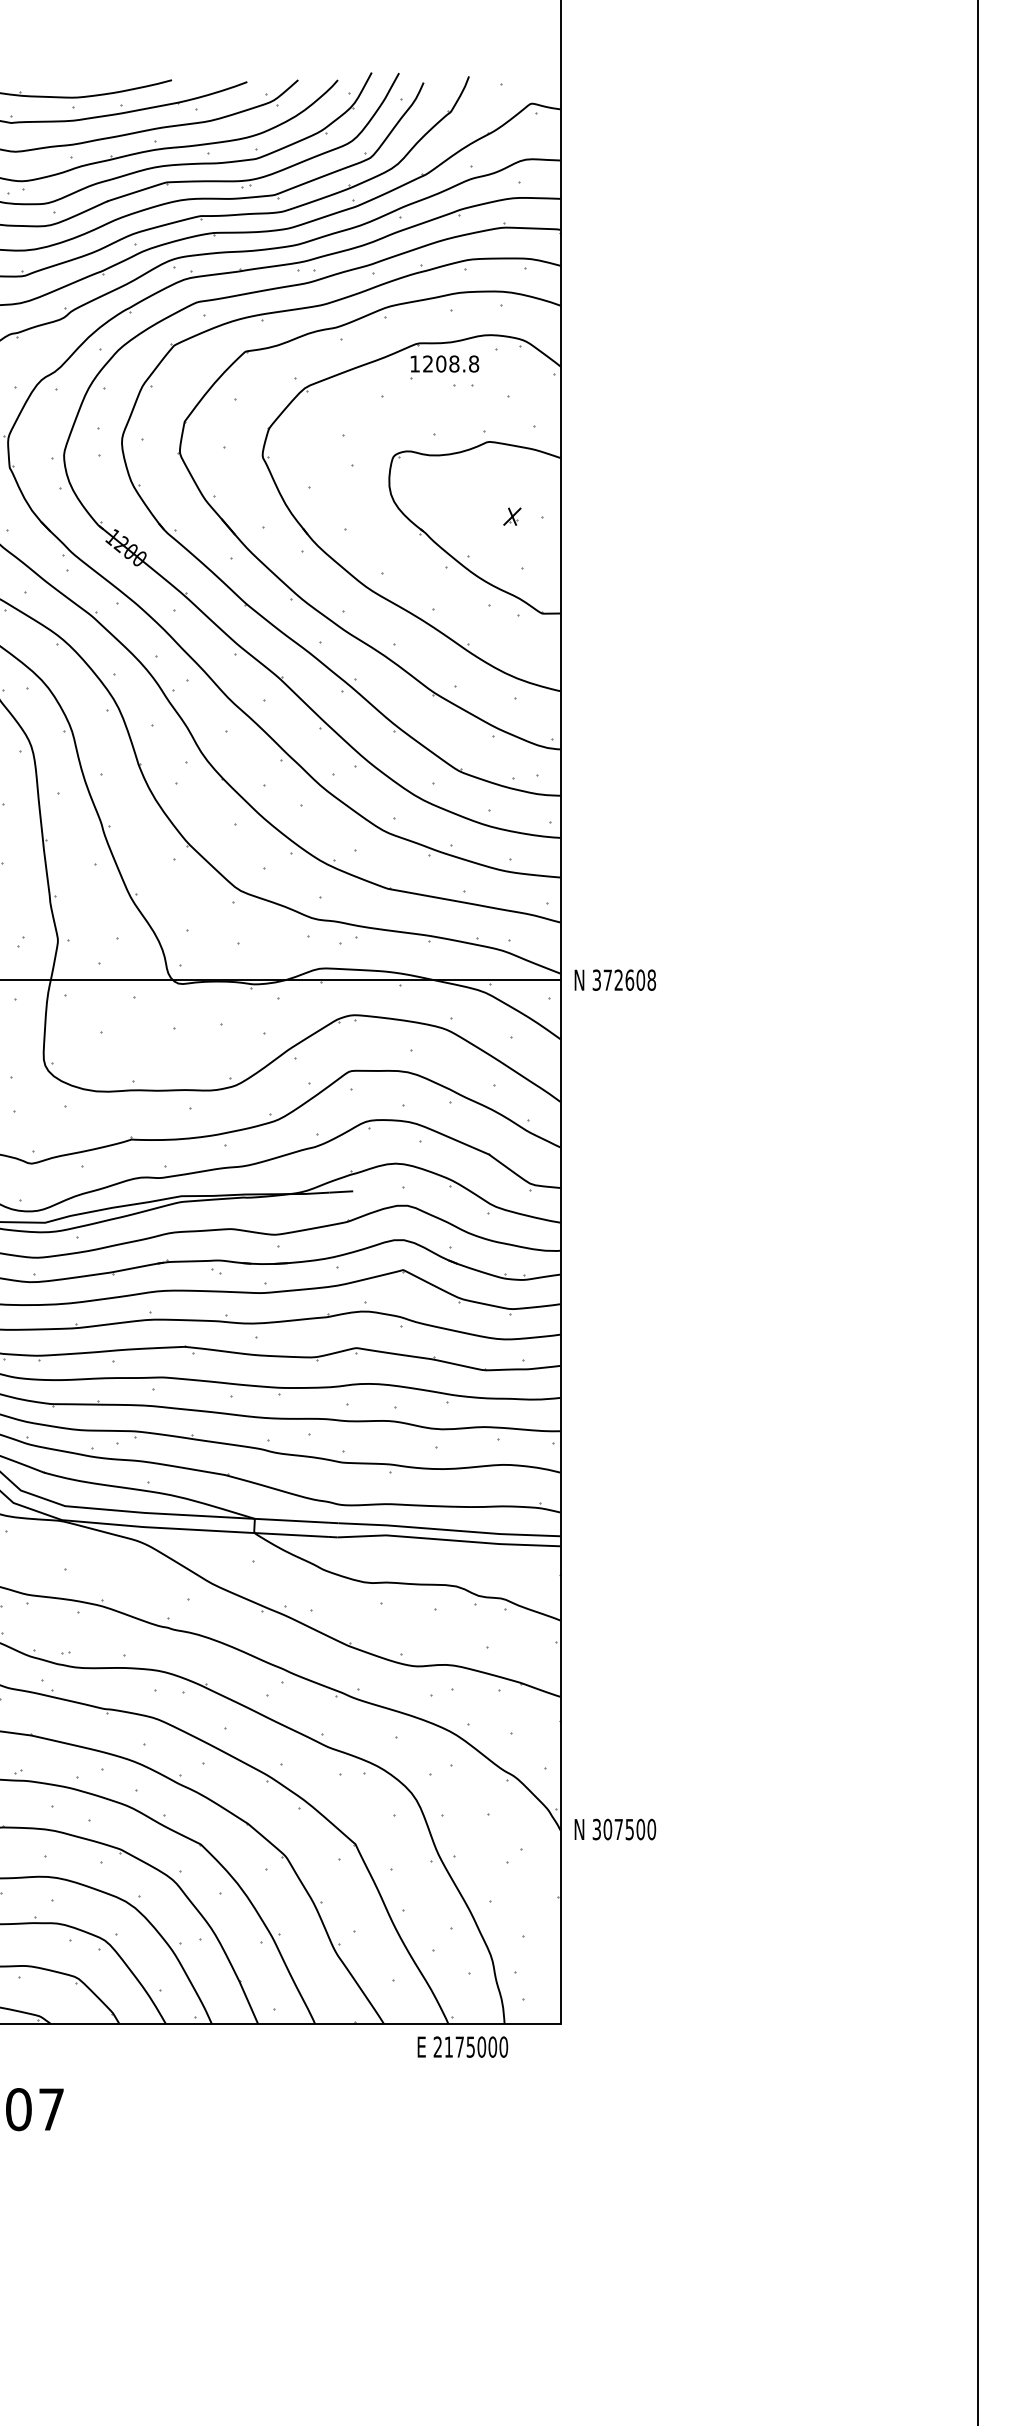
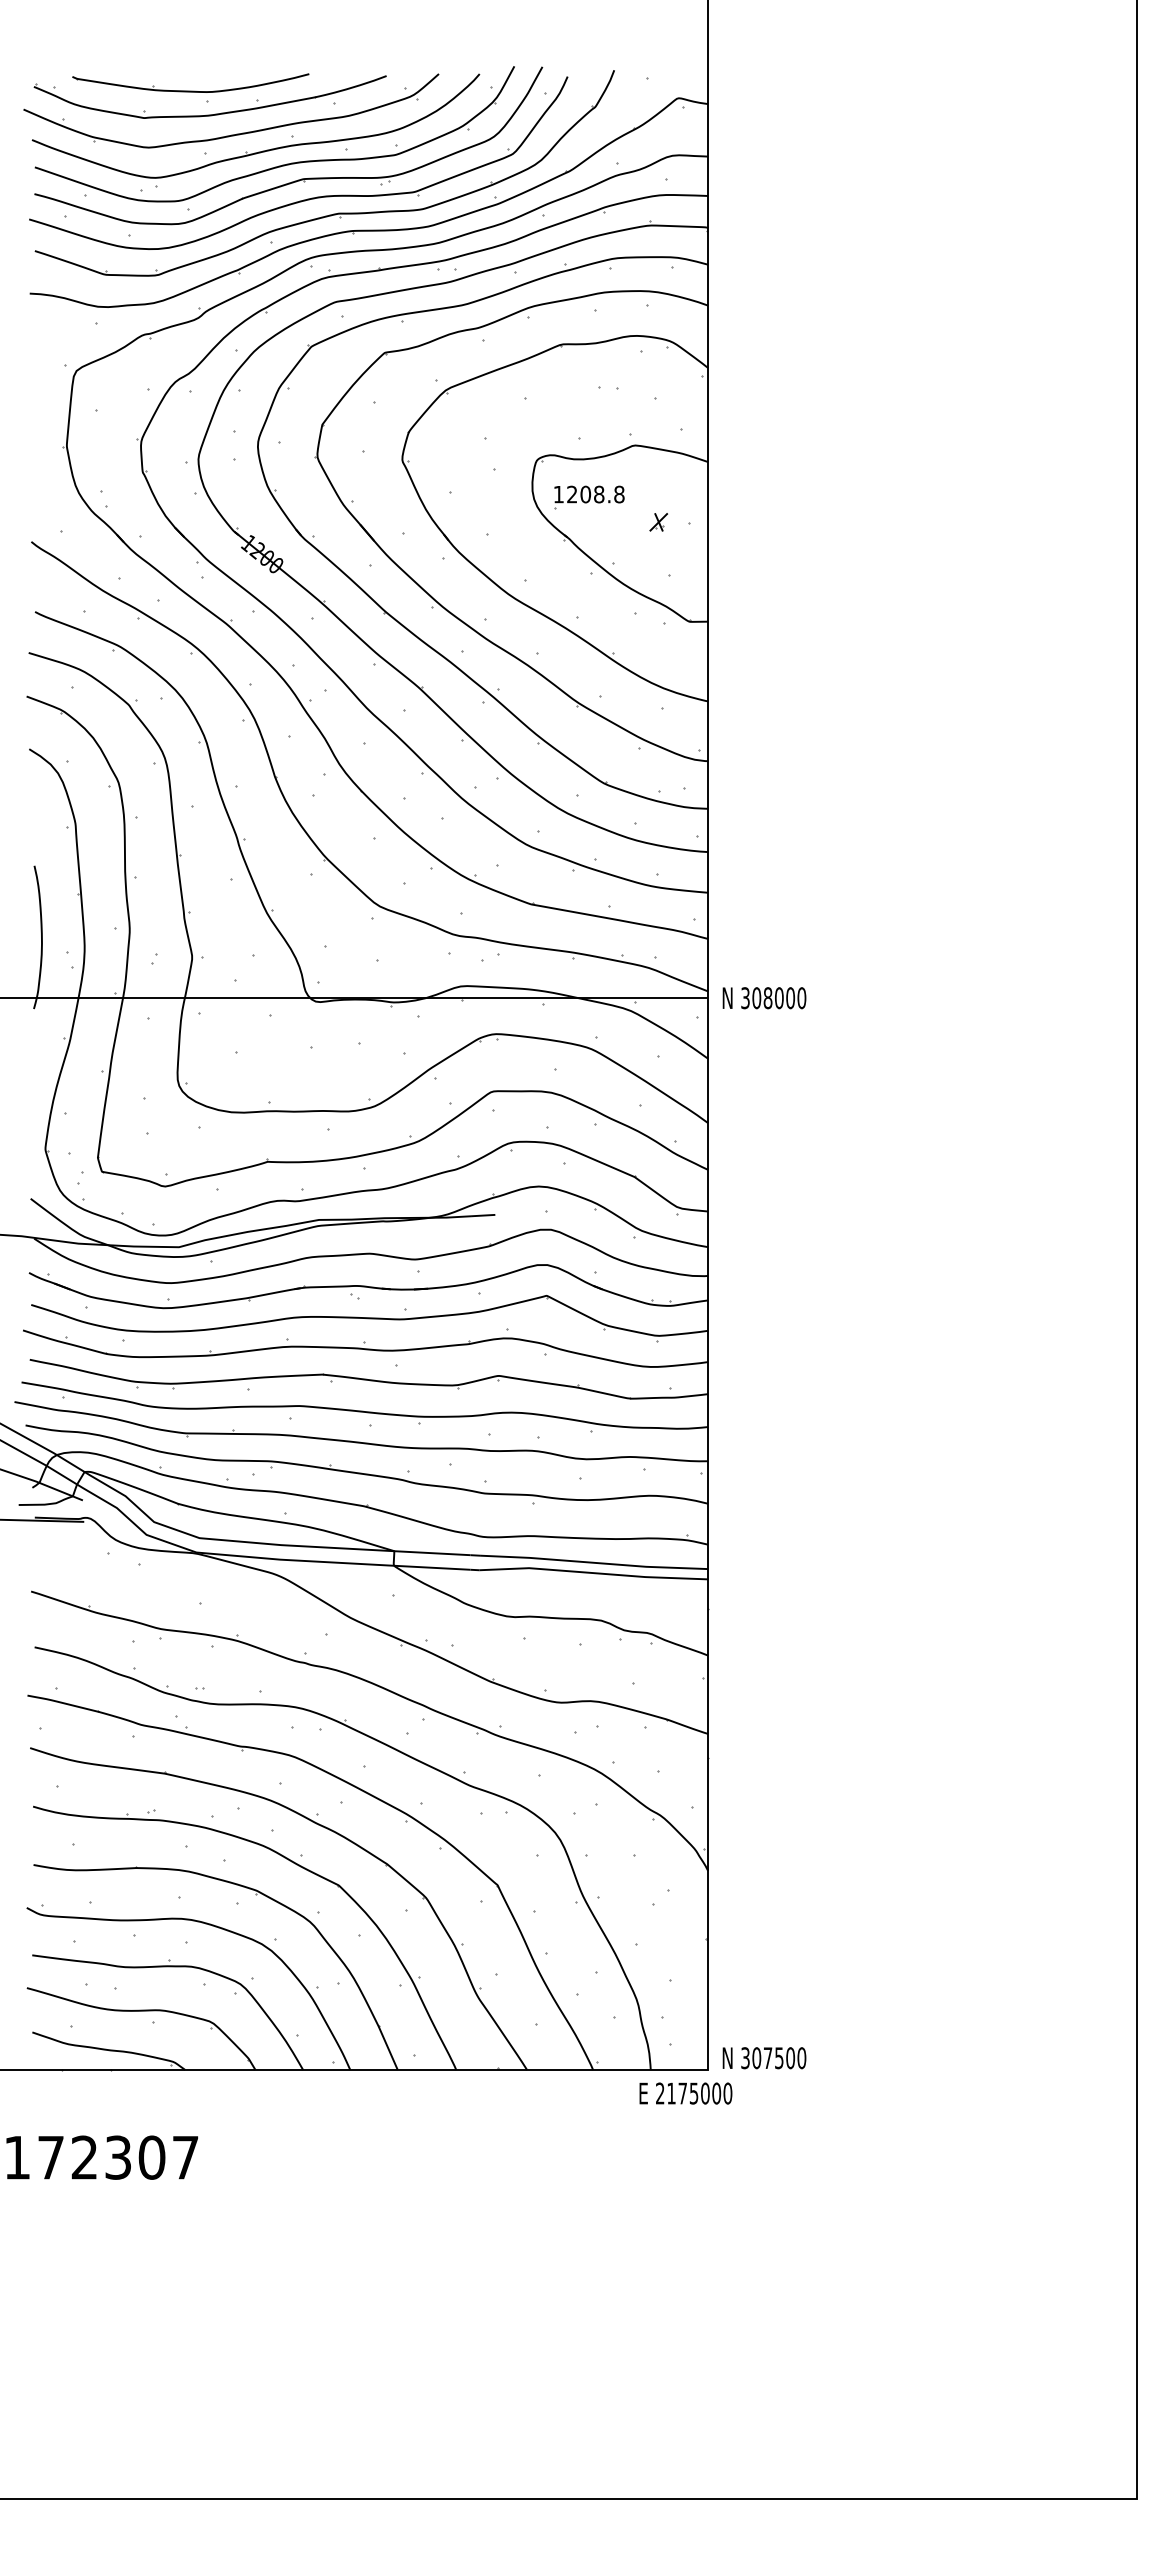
part: (444, 366) -> (589, 497), moved
text: (629, 980) -> (779, 998), 372608 -> 308000
text: (615, 1829) -> (764, 2058), moved
text: (462, 2047) -> (685, 2093), moved

